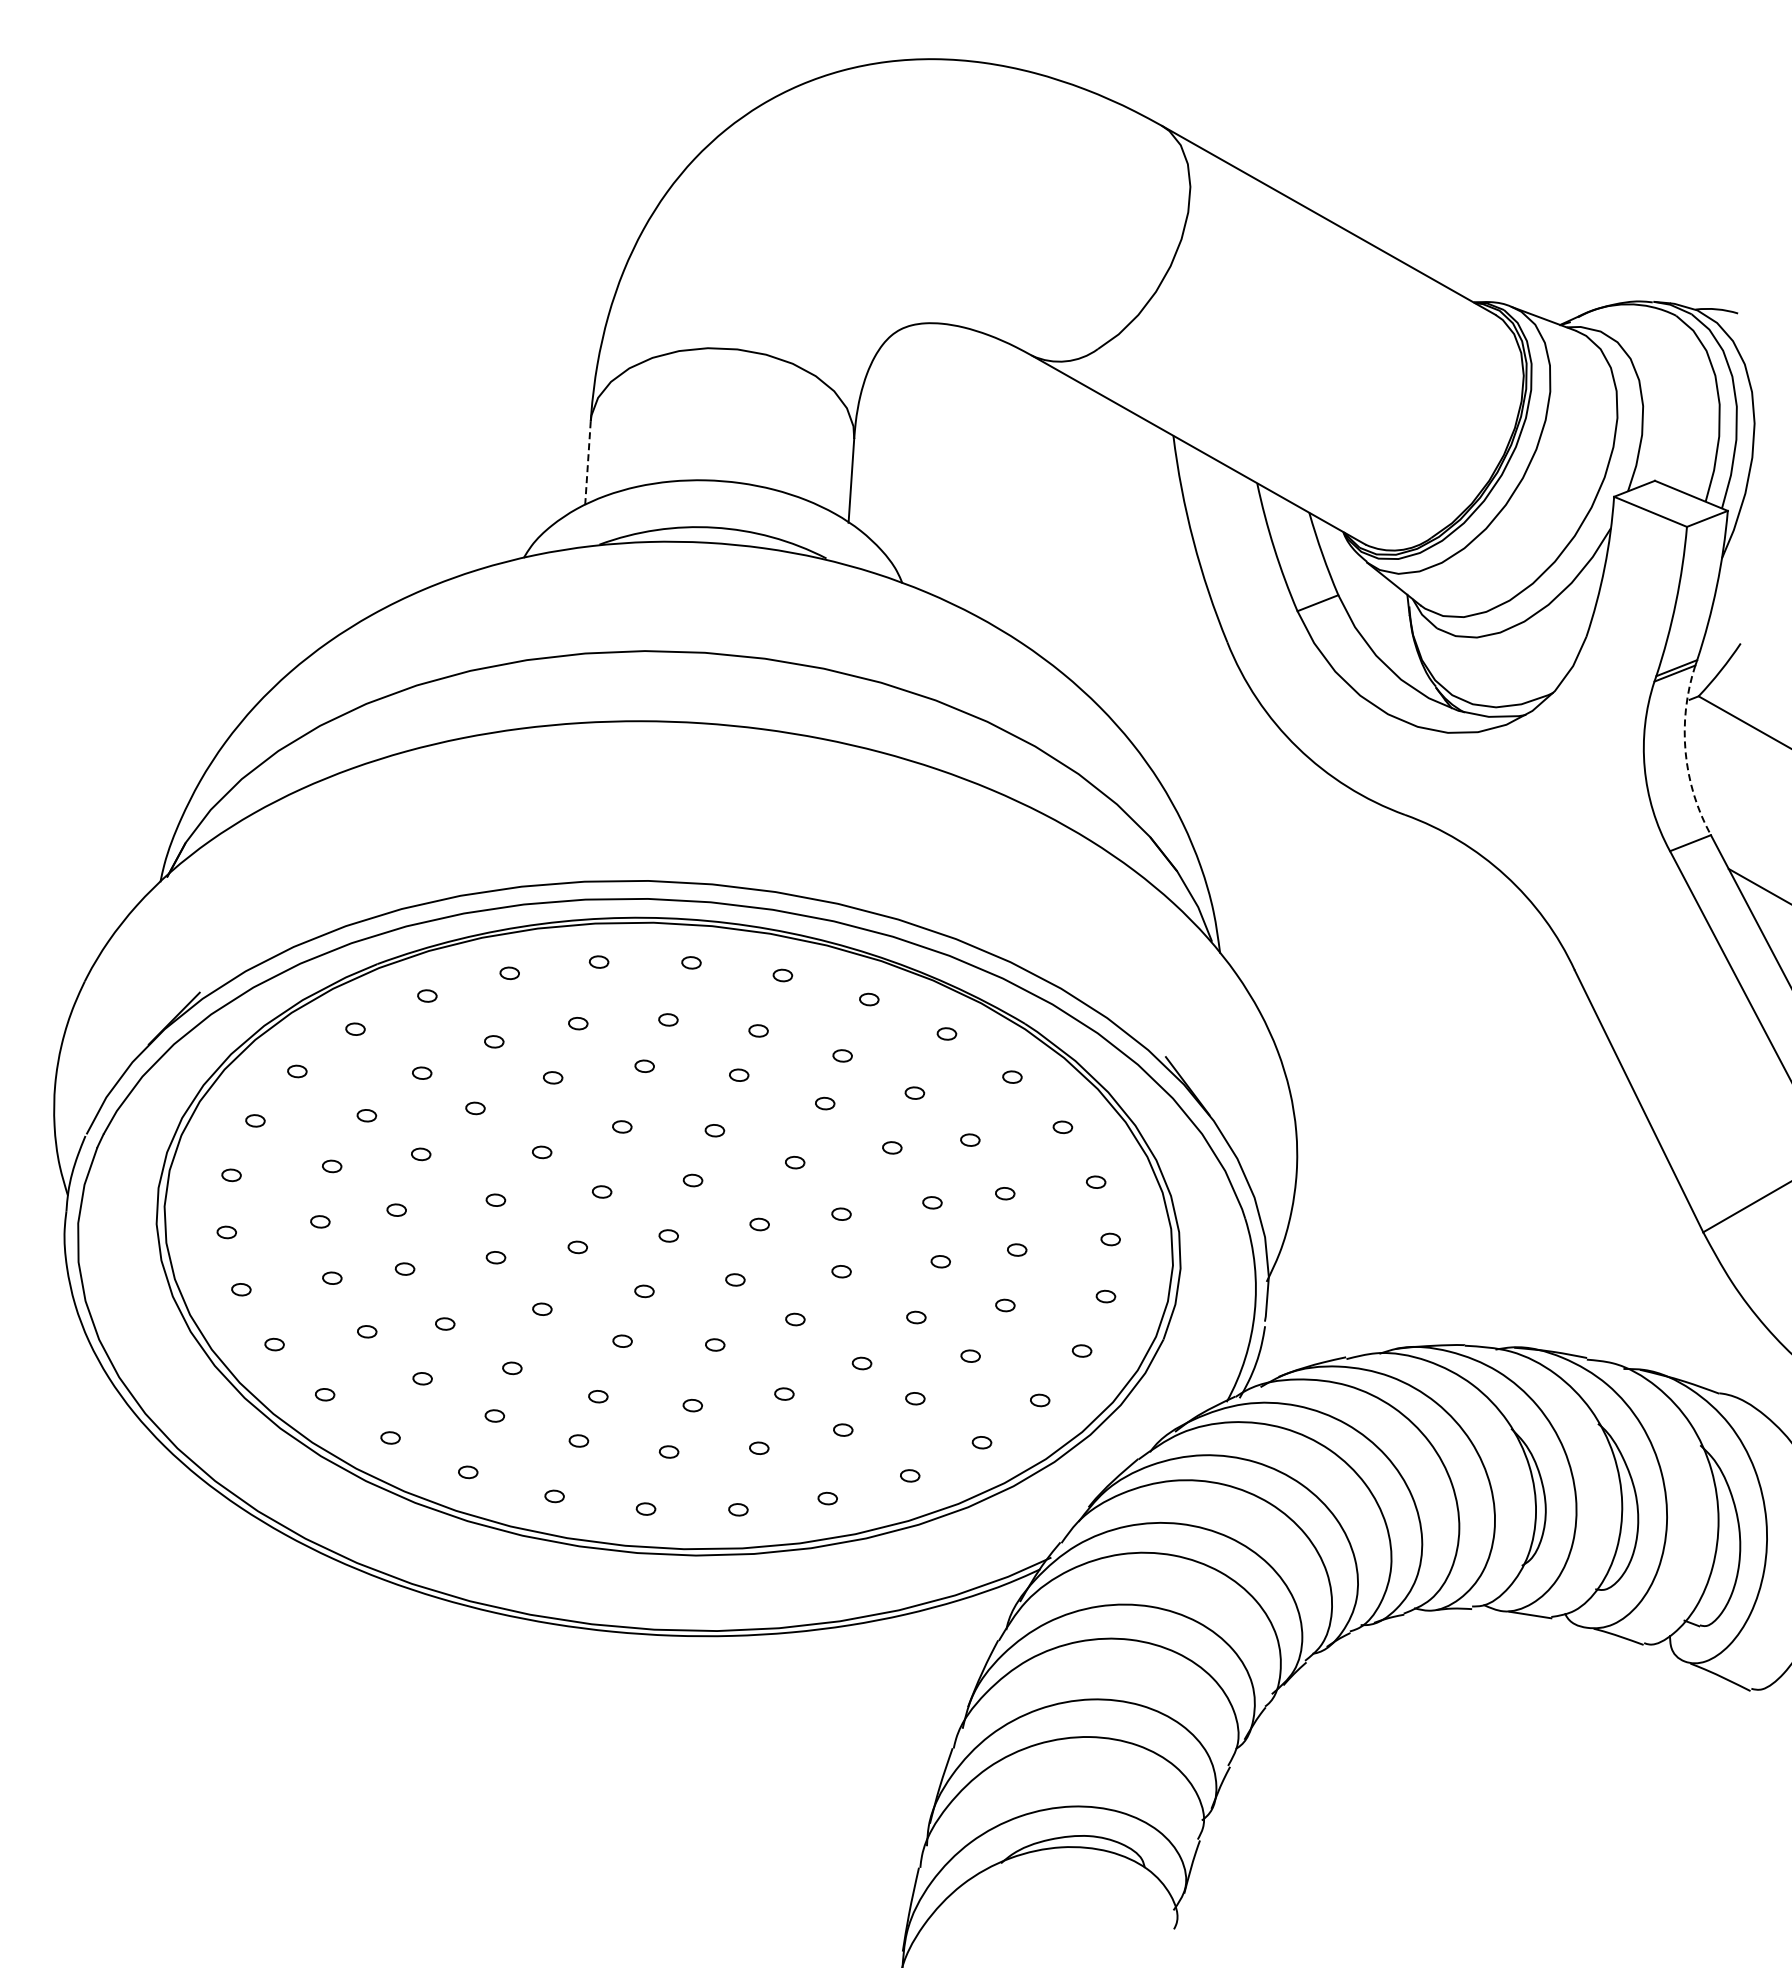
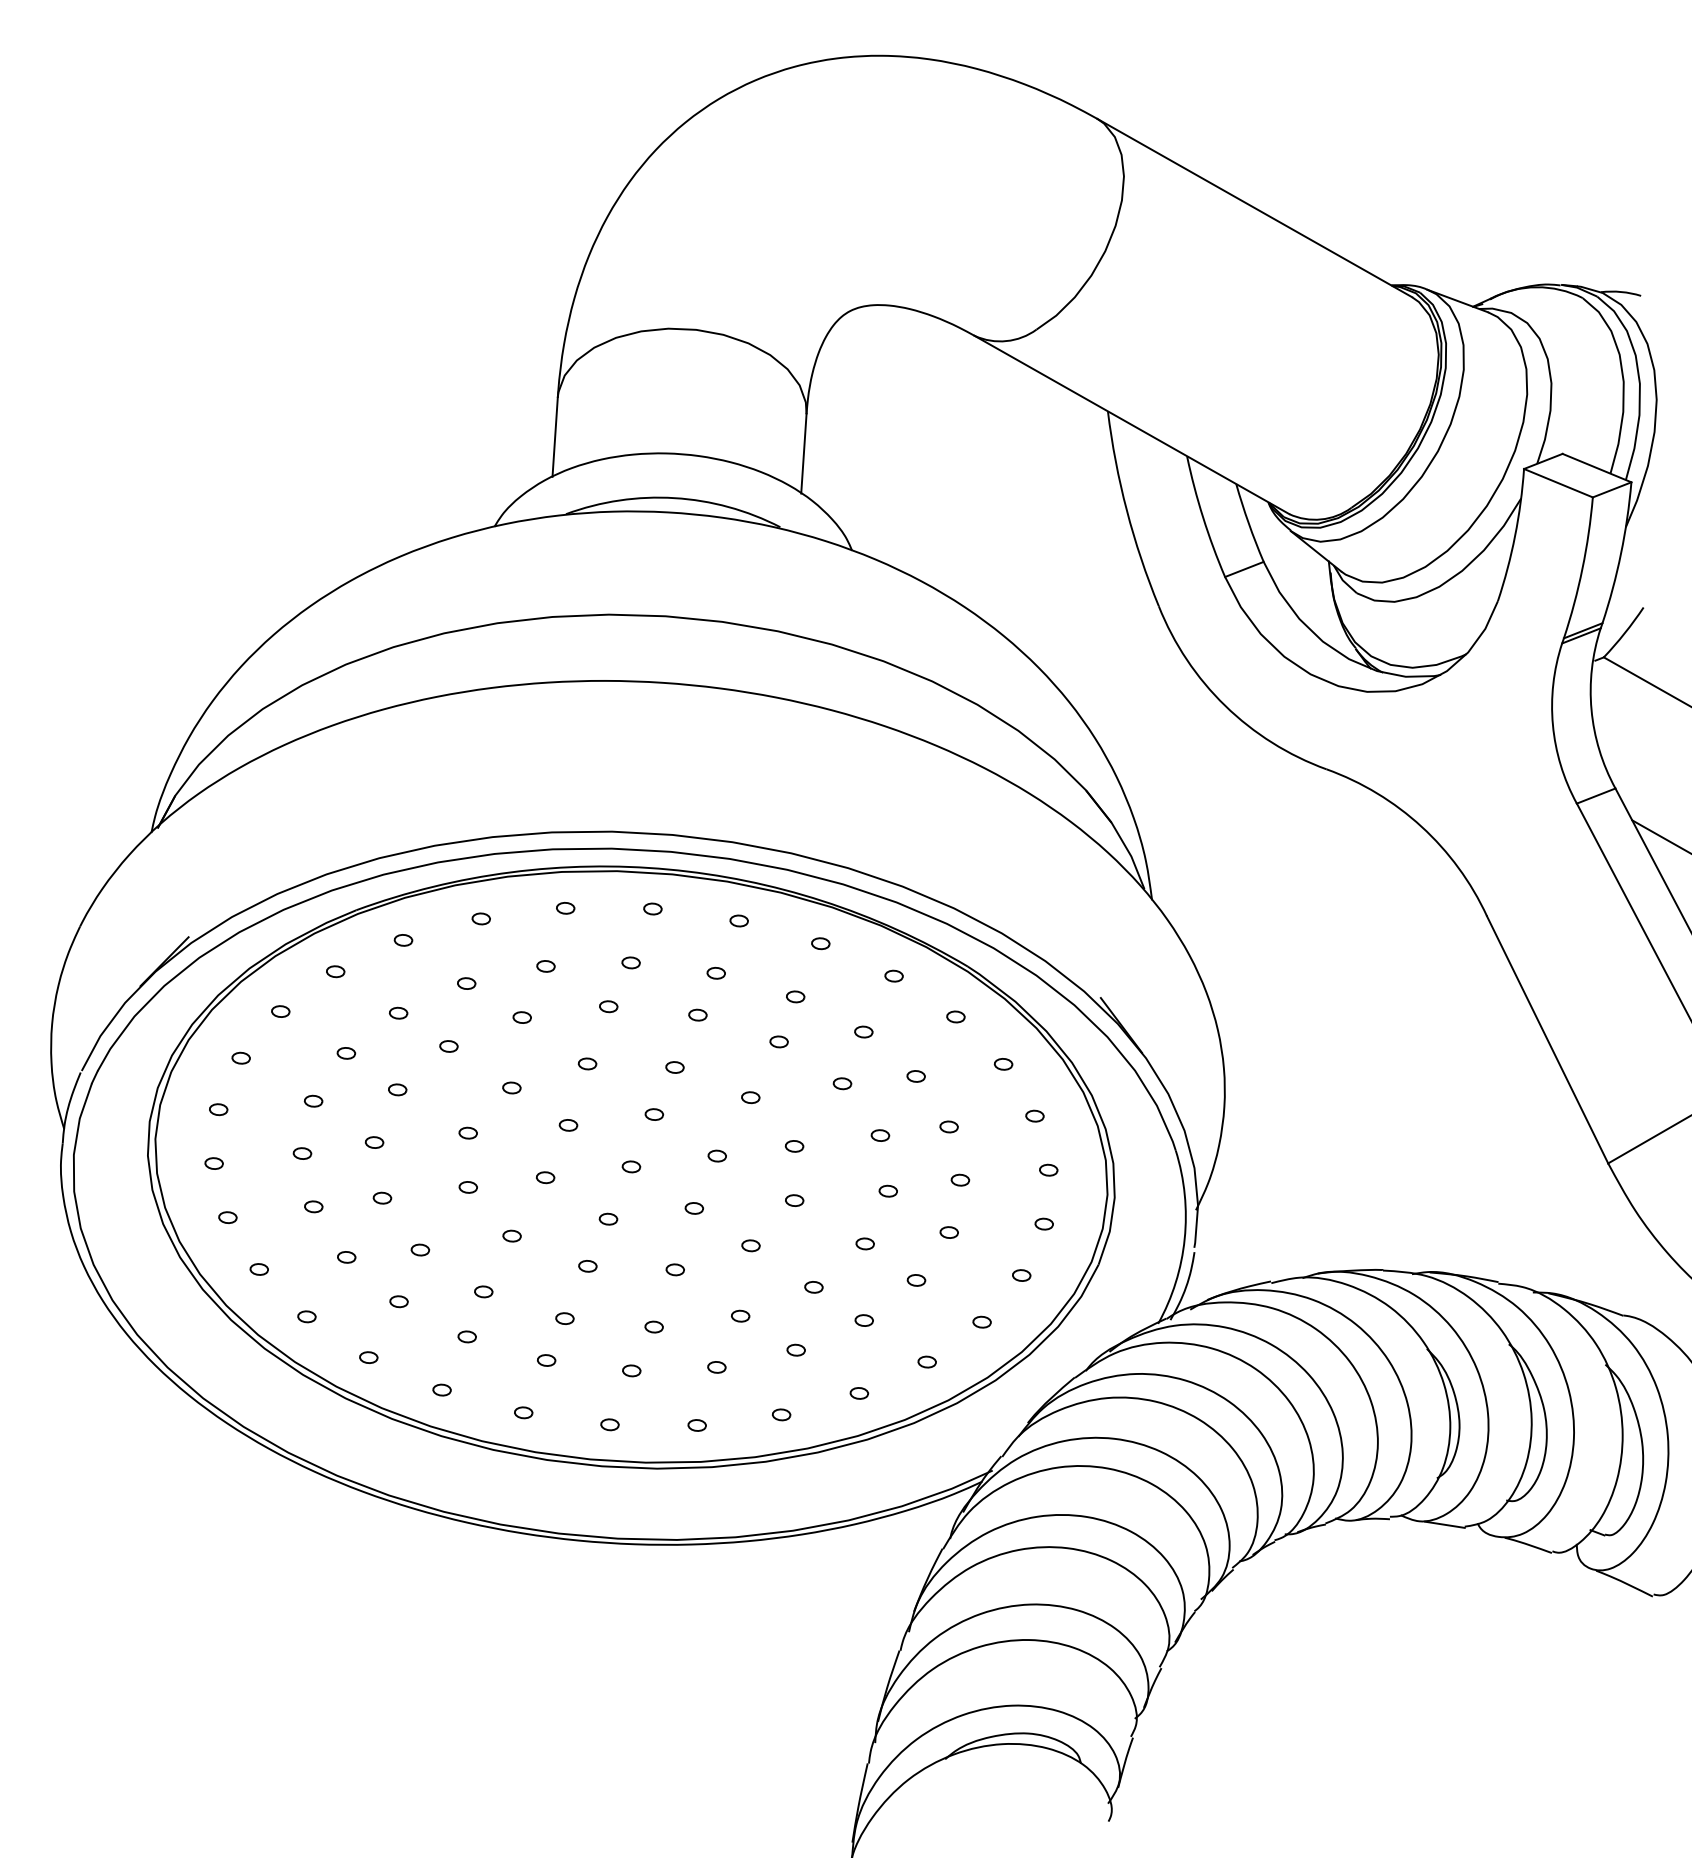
line: (587, 463) -> (554, 437), dashed -> solid
arc: (1685, 751) -> (1591, 709), dashed -> solid

